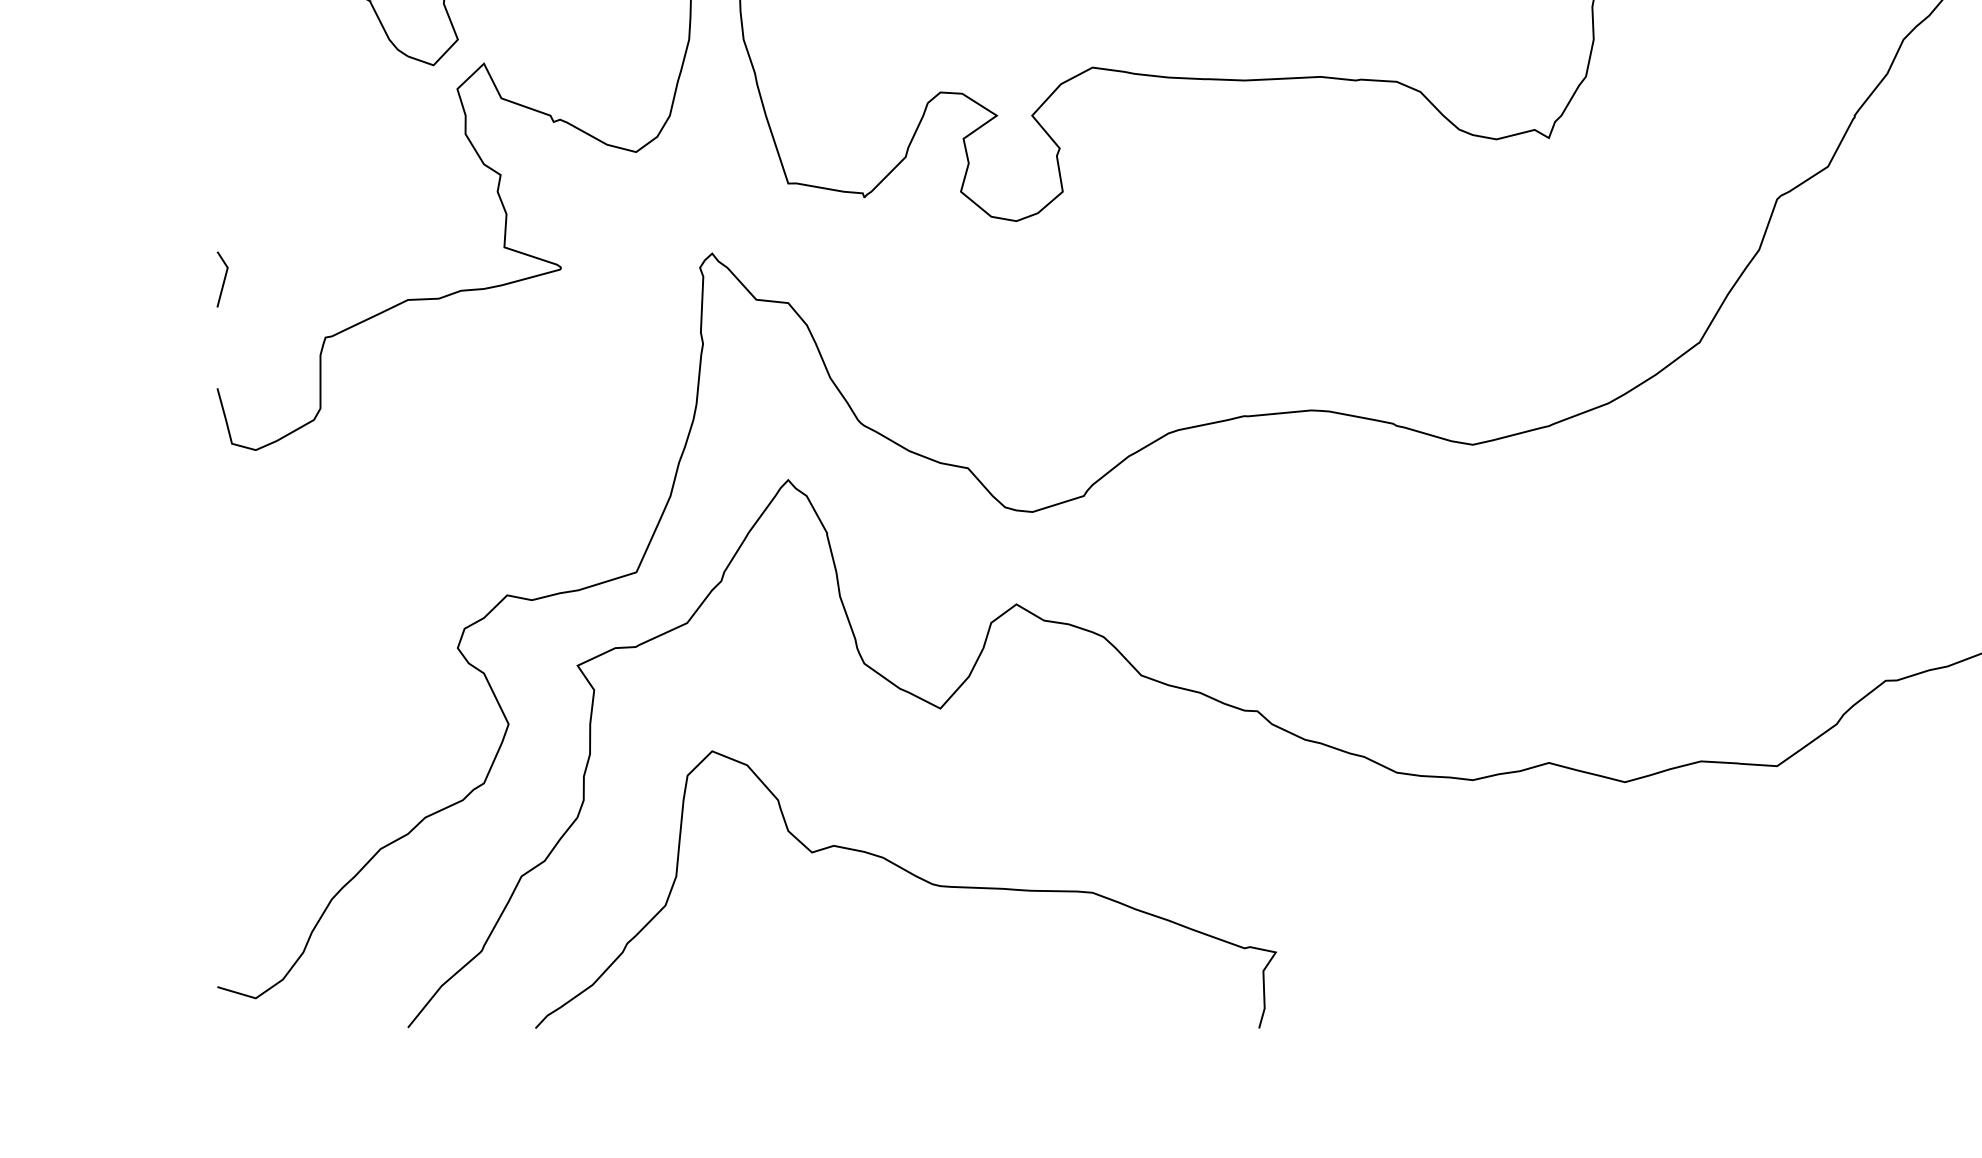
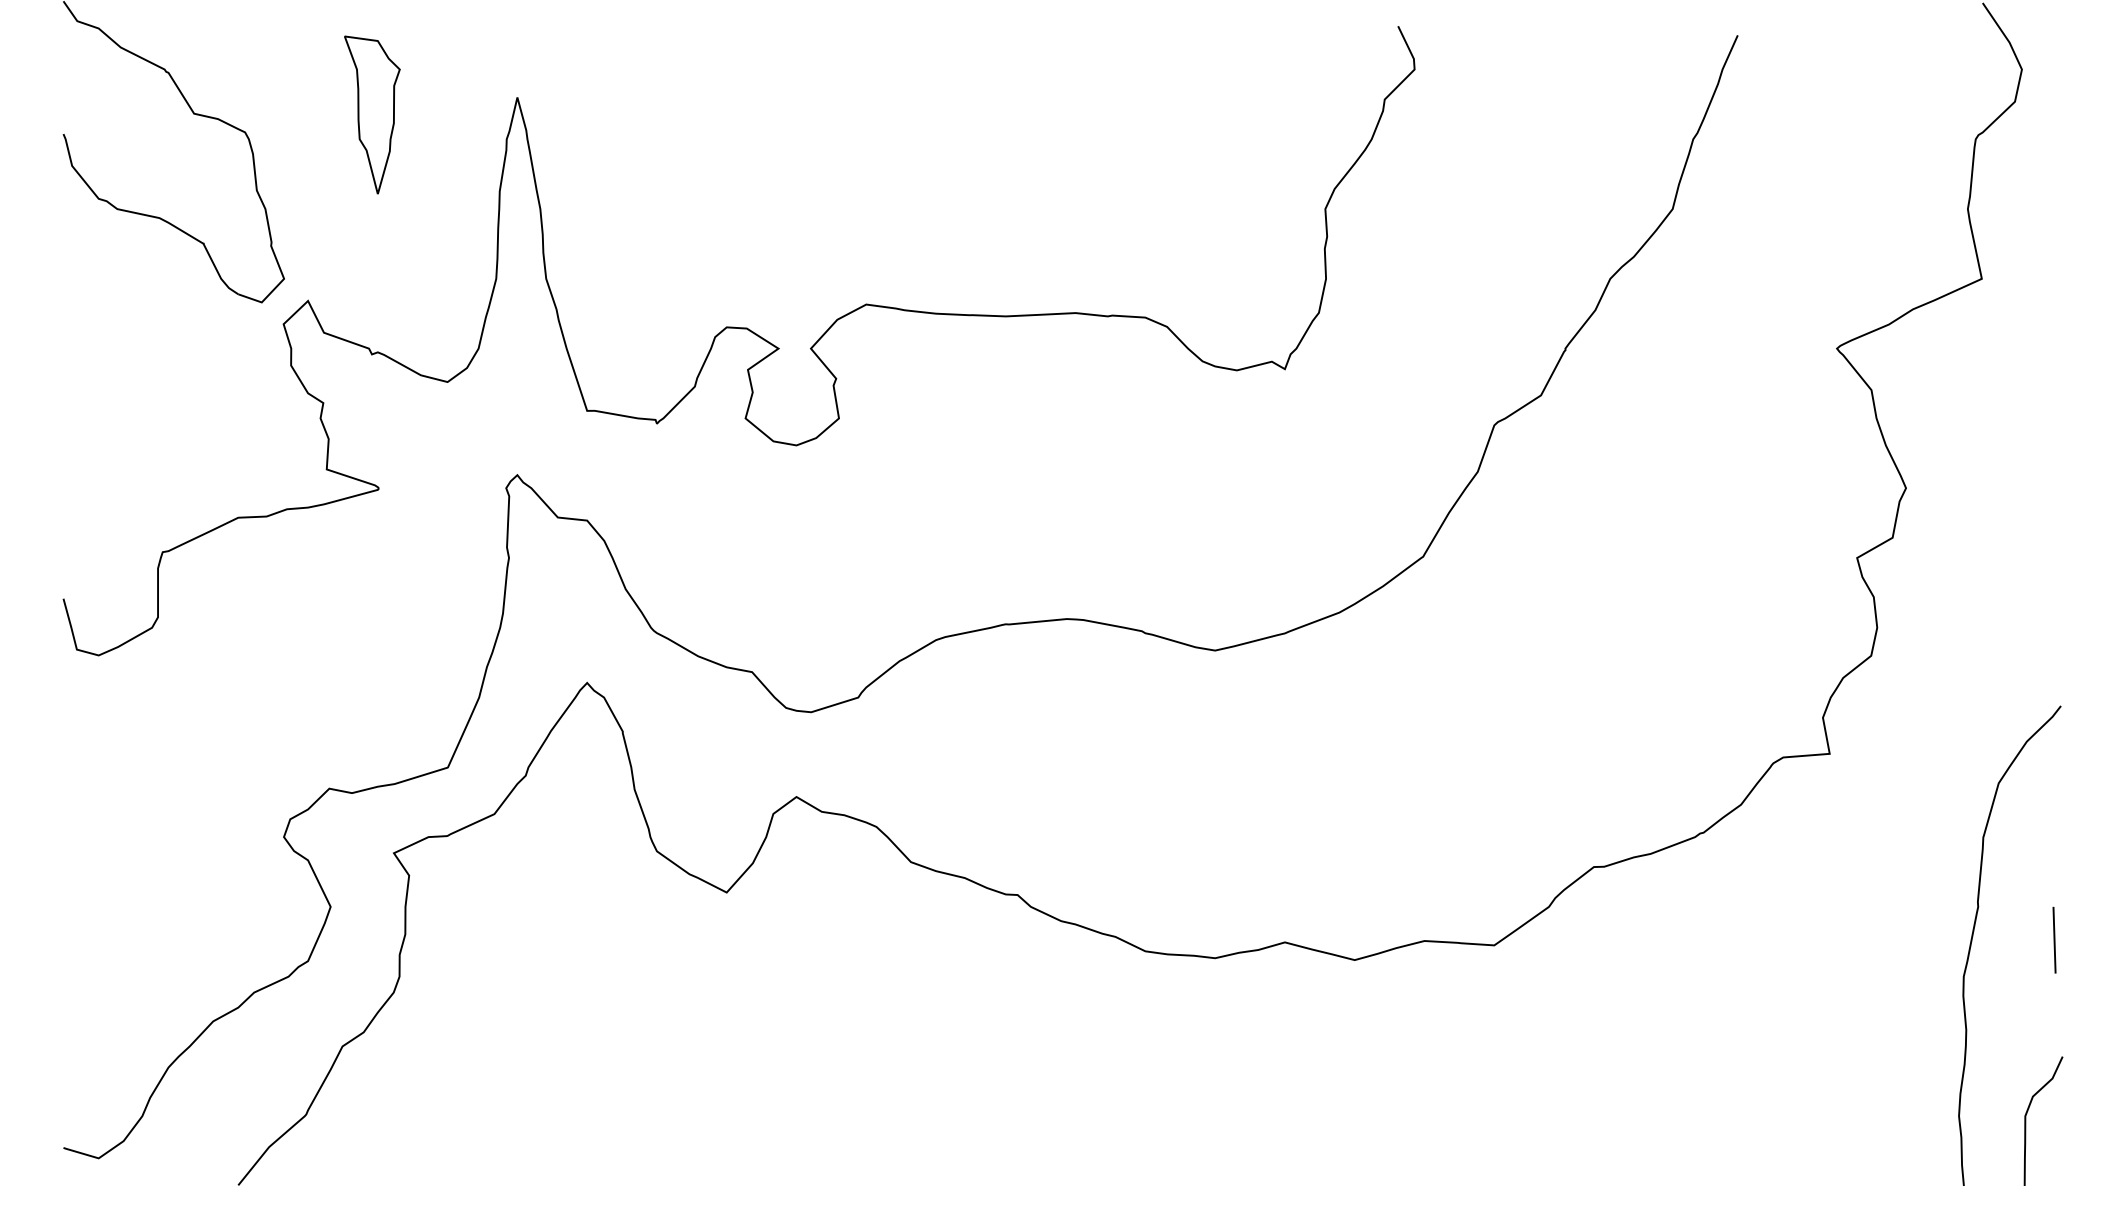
line: (223, 279) -> (69, 498), removed
curve: (911, 875) -> (700, 1045), removed

